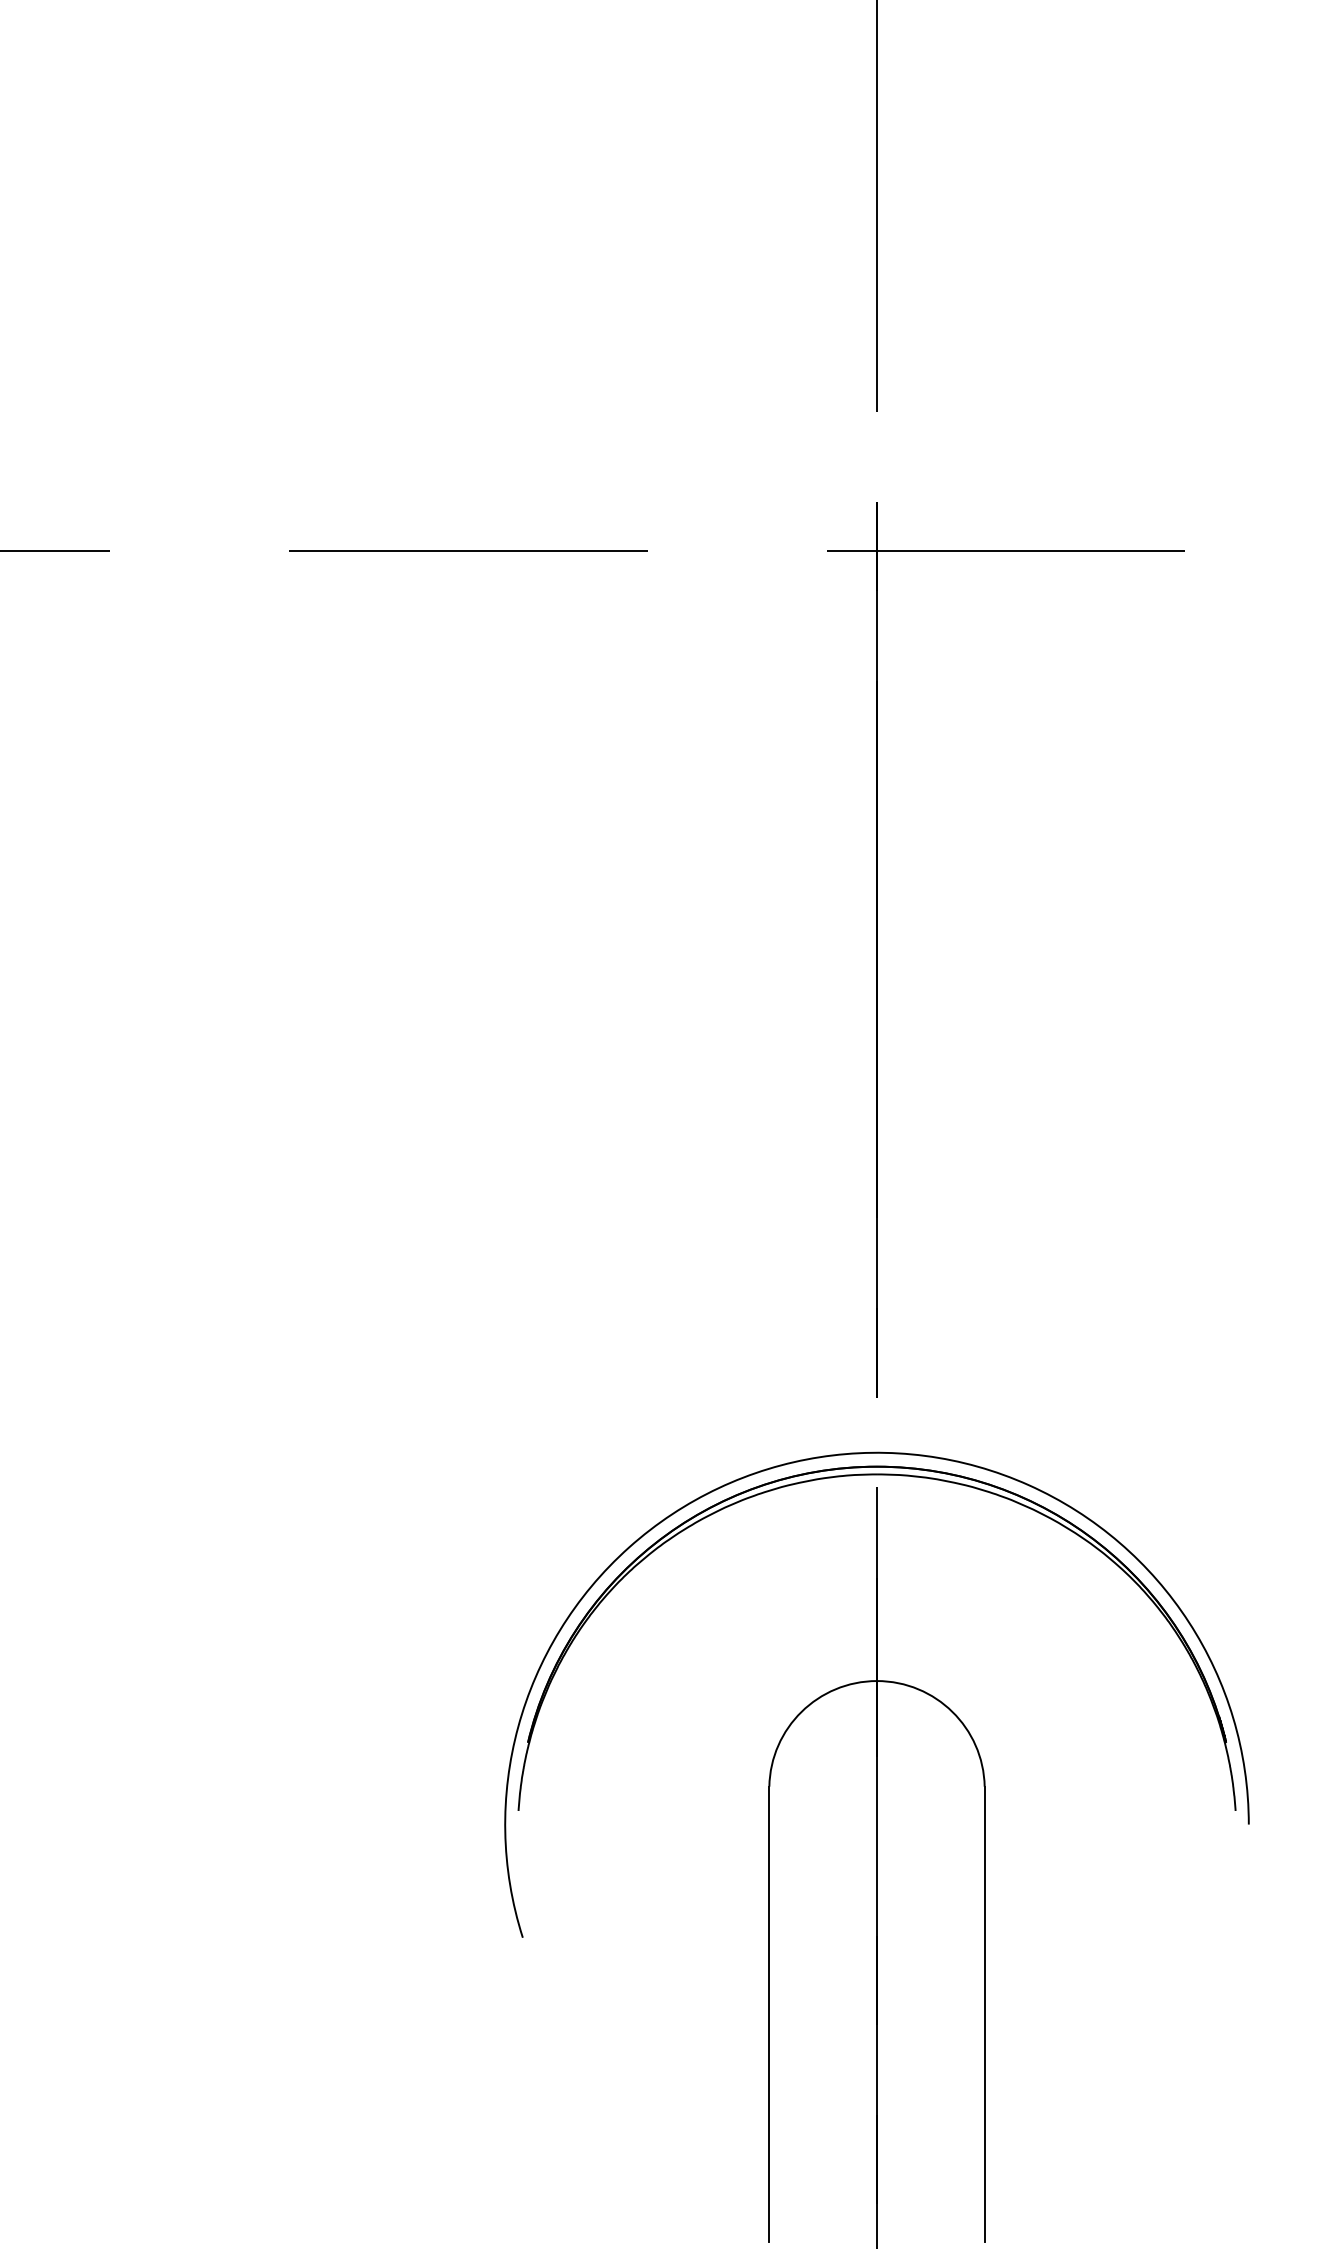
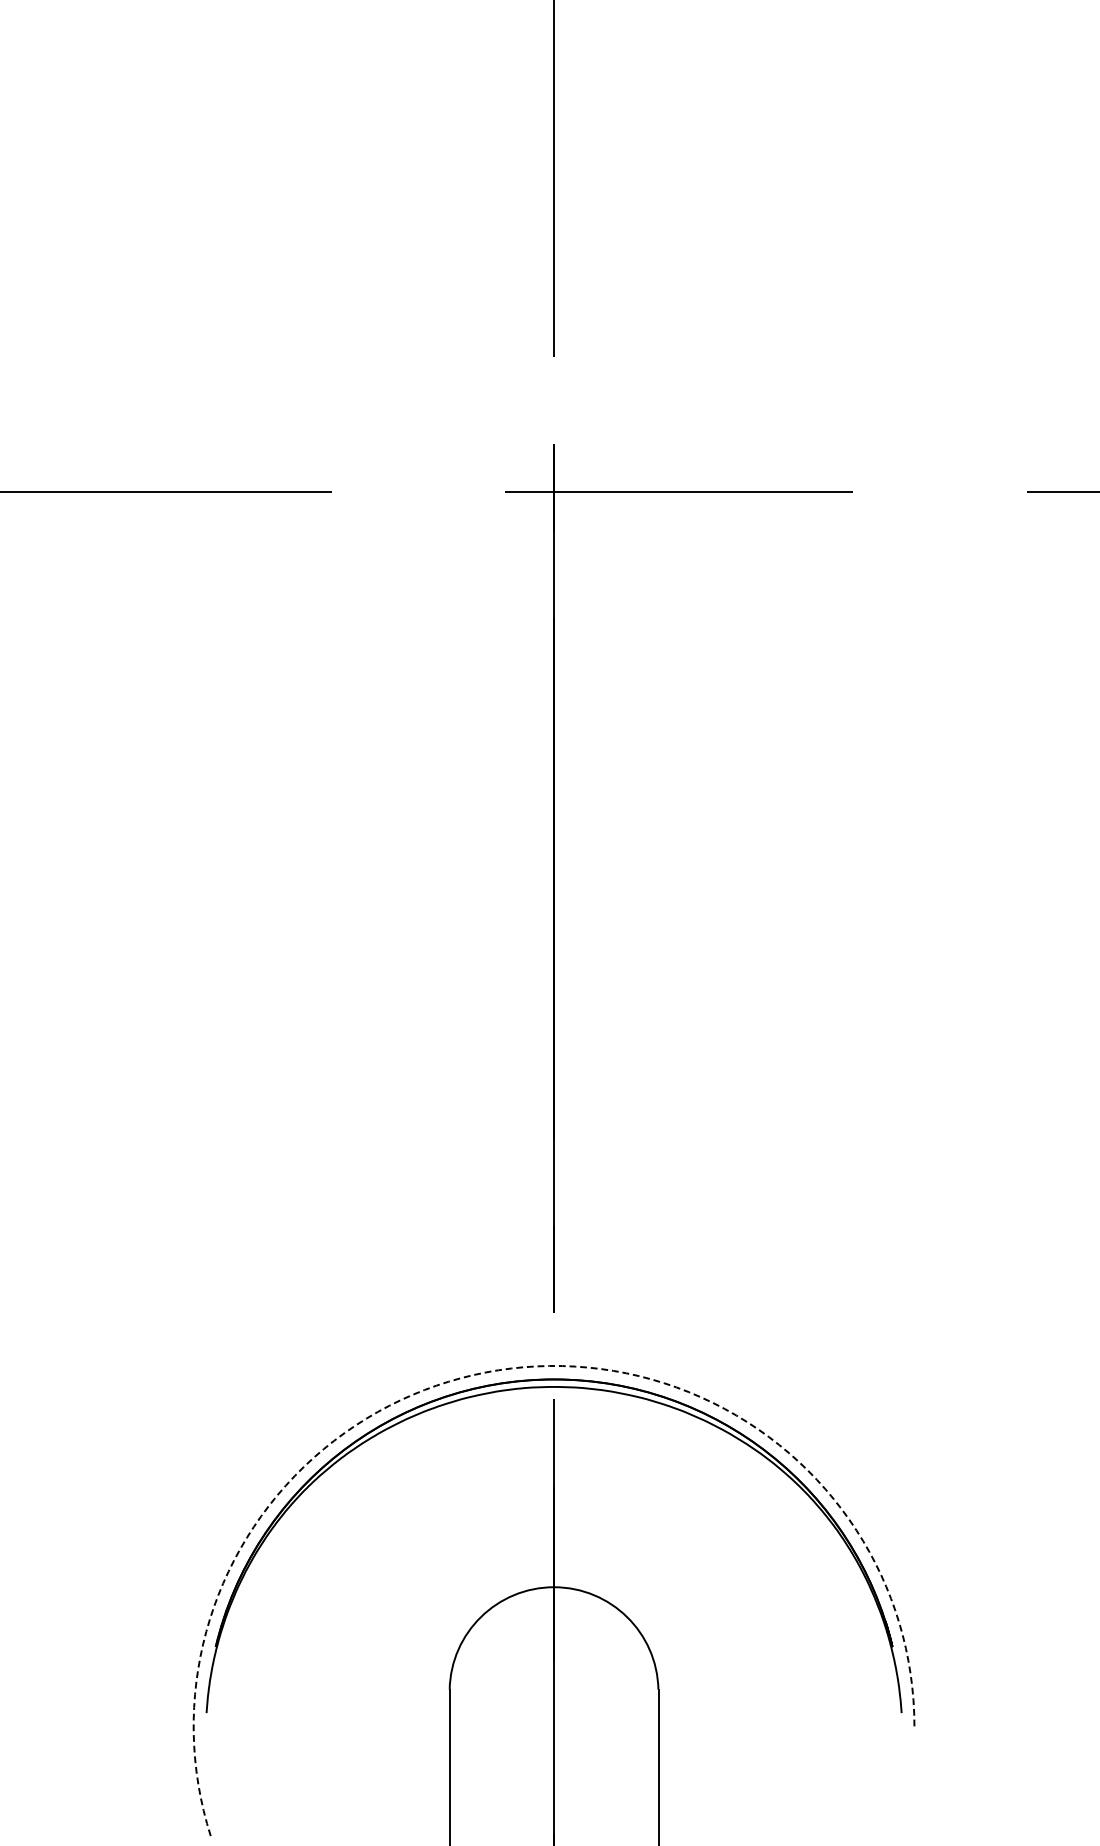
arc: (819, 1457) -> (498, 1370), solid -> dashed

